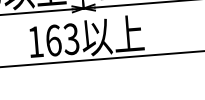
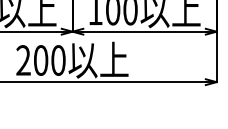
text: (53, 40) -> (40, 60), 163 -> 200

